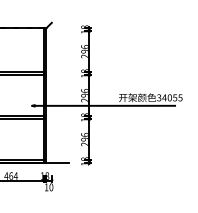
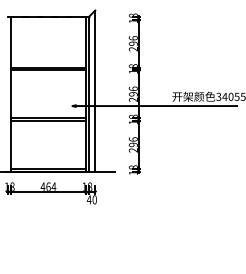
line: (52, 92) -> (95, 90), added
text: (45, 187) -> (88, 199), 10 -> 40

